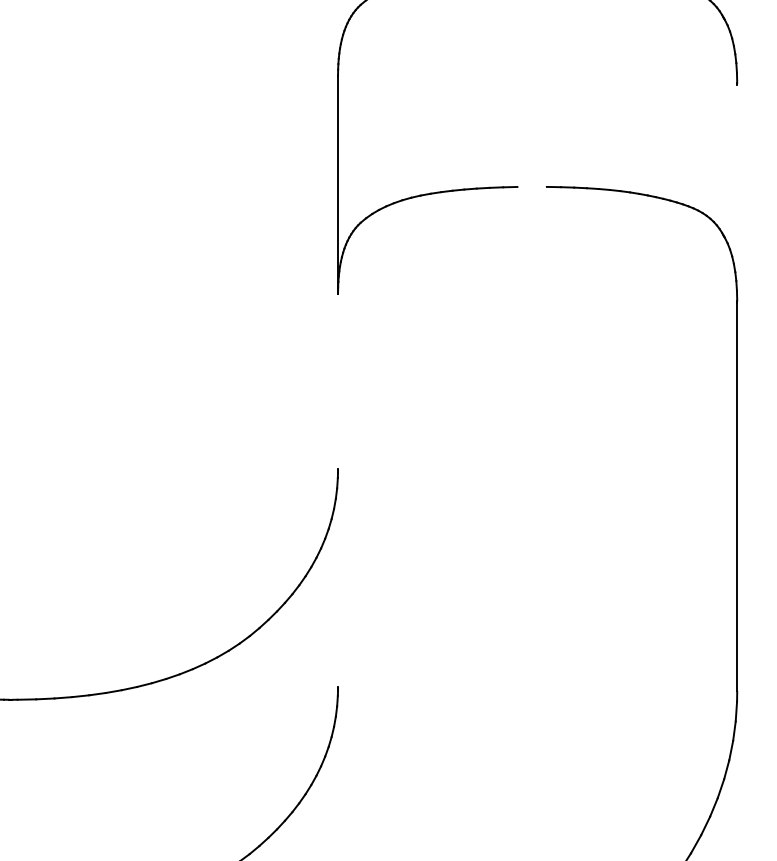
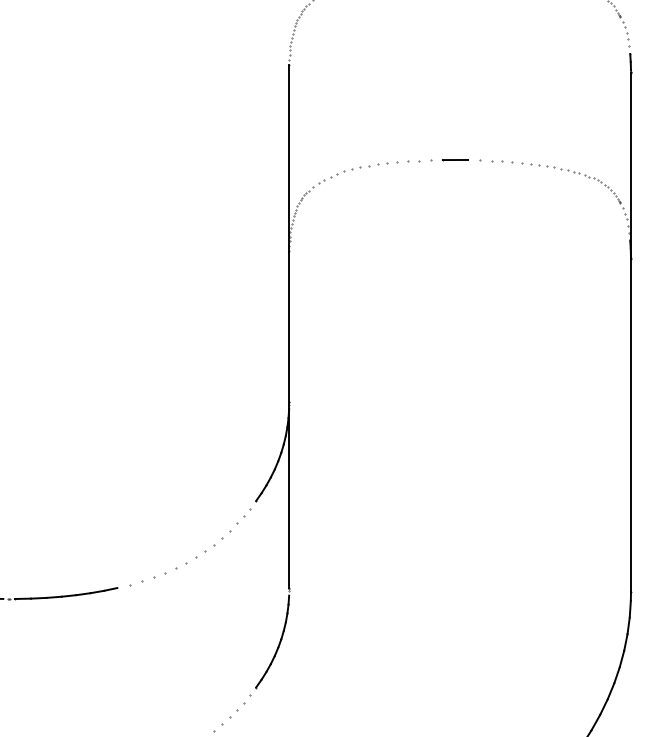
line: (532, 187) -> (455, 160), added
line: (737, 193) -> (631, 165), added
line: (338, 490) -> (289, 419), added

